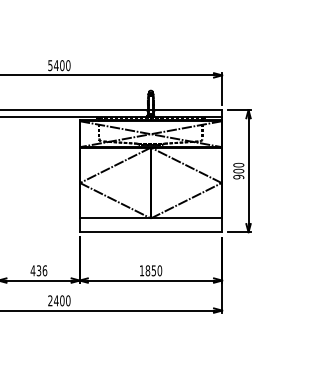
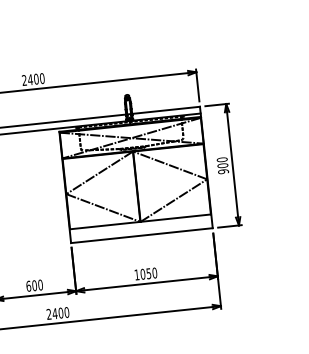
text: (50, 65) -> (24, 80), 5400 -> 2400
text: (38, 270) -> (34, 285), 436 -> 600
text: (147, 270) -> (142, 274), 1850 -> 1050

